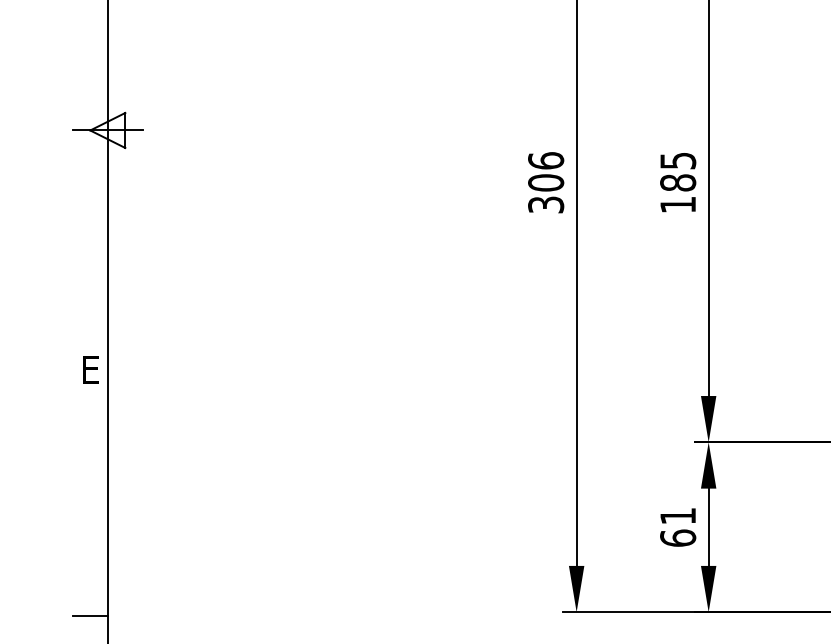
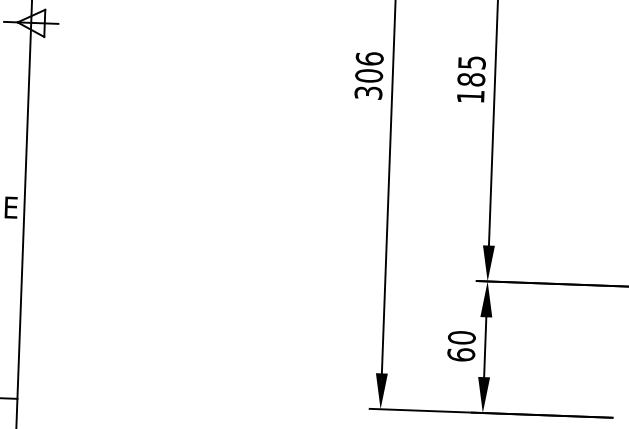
text: (678, 515) -> (462, 337), 61 -> 60

